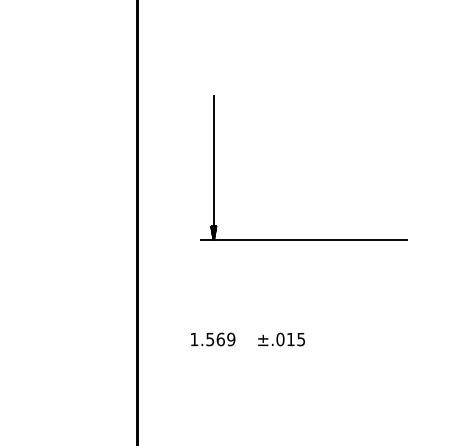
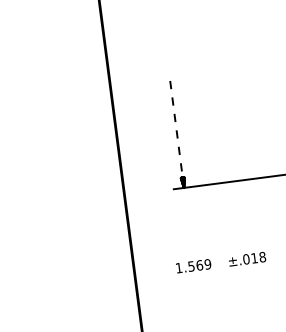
line: (213, 167) -> (176, 131), solid -> dashed
text: (301, 339) -> (262, 257), ±.015 -> ±.018

